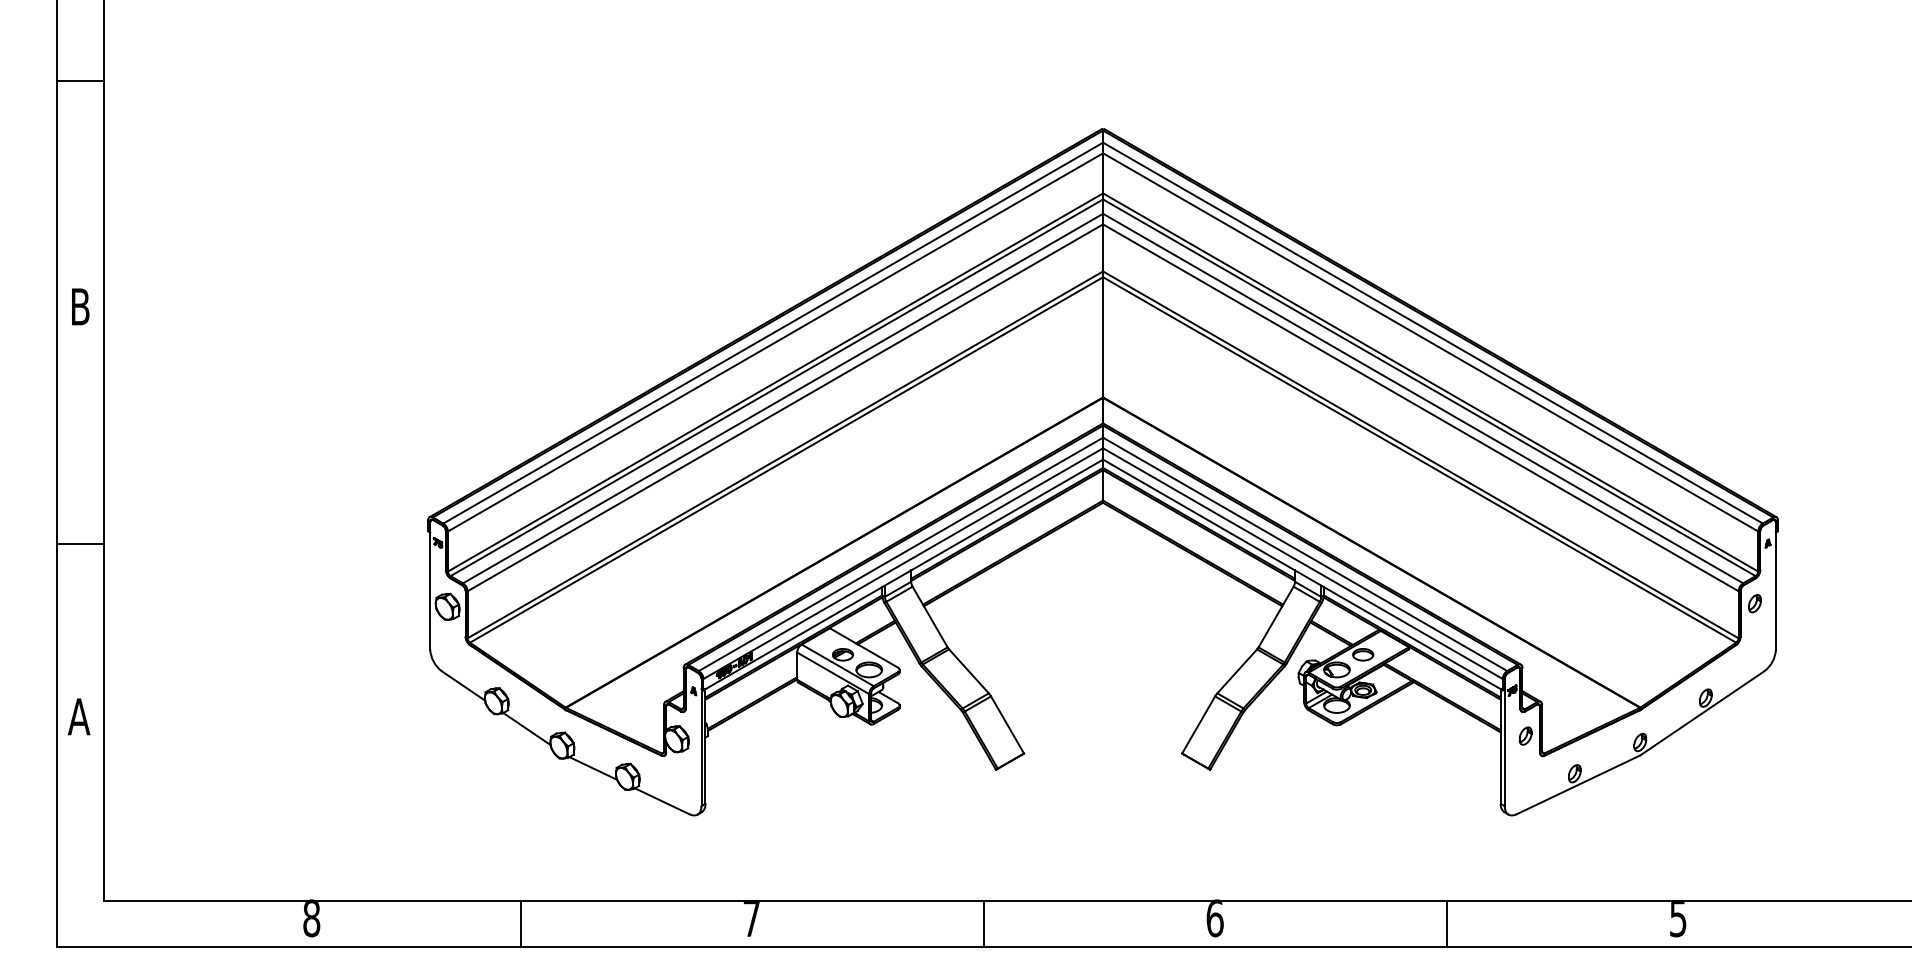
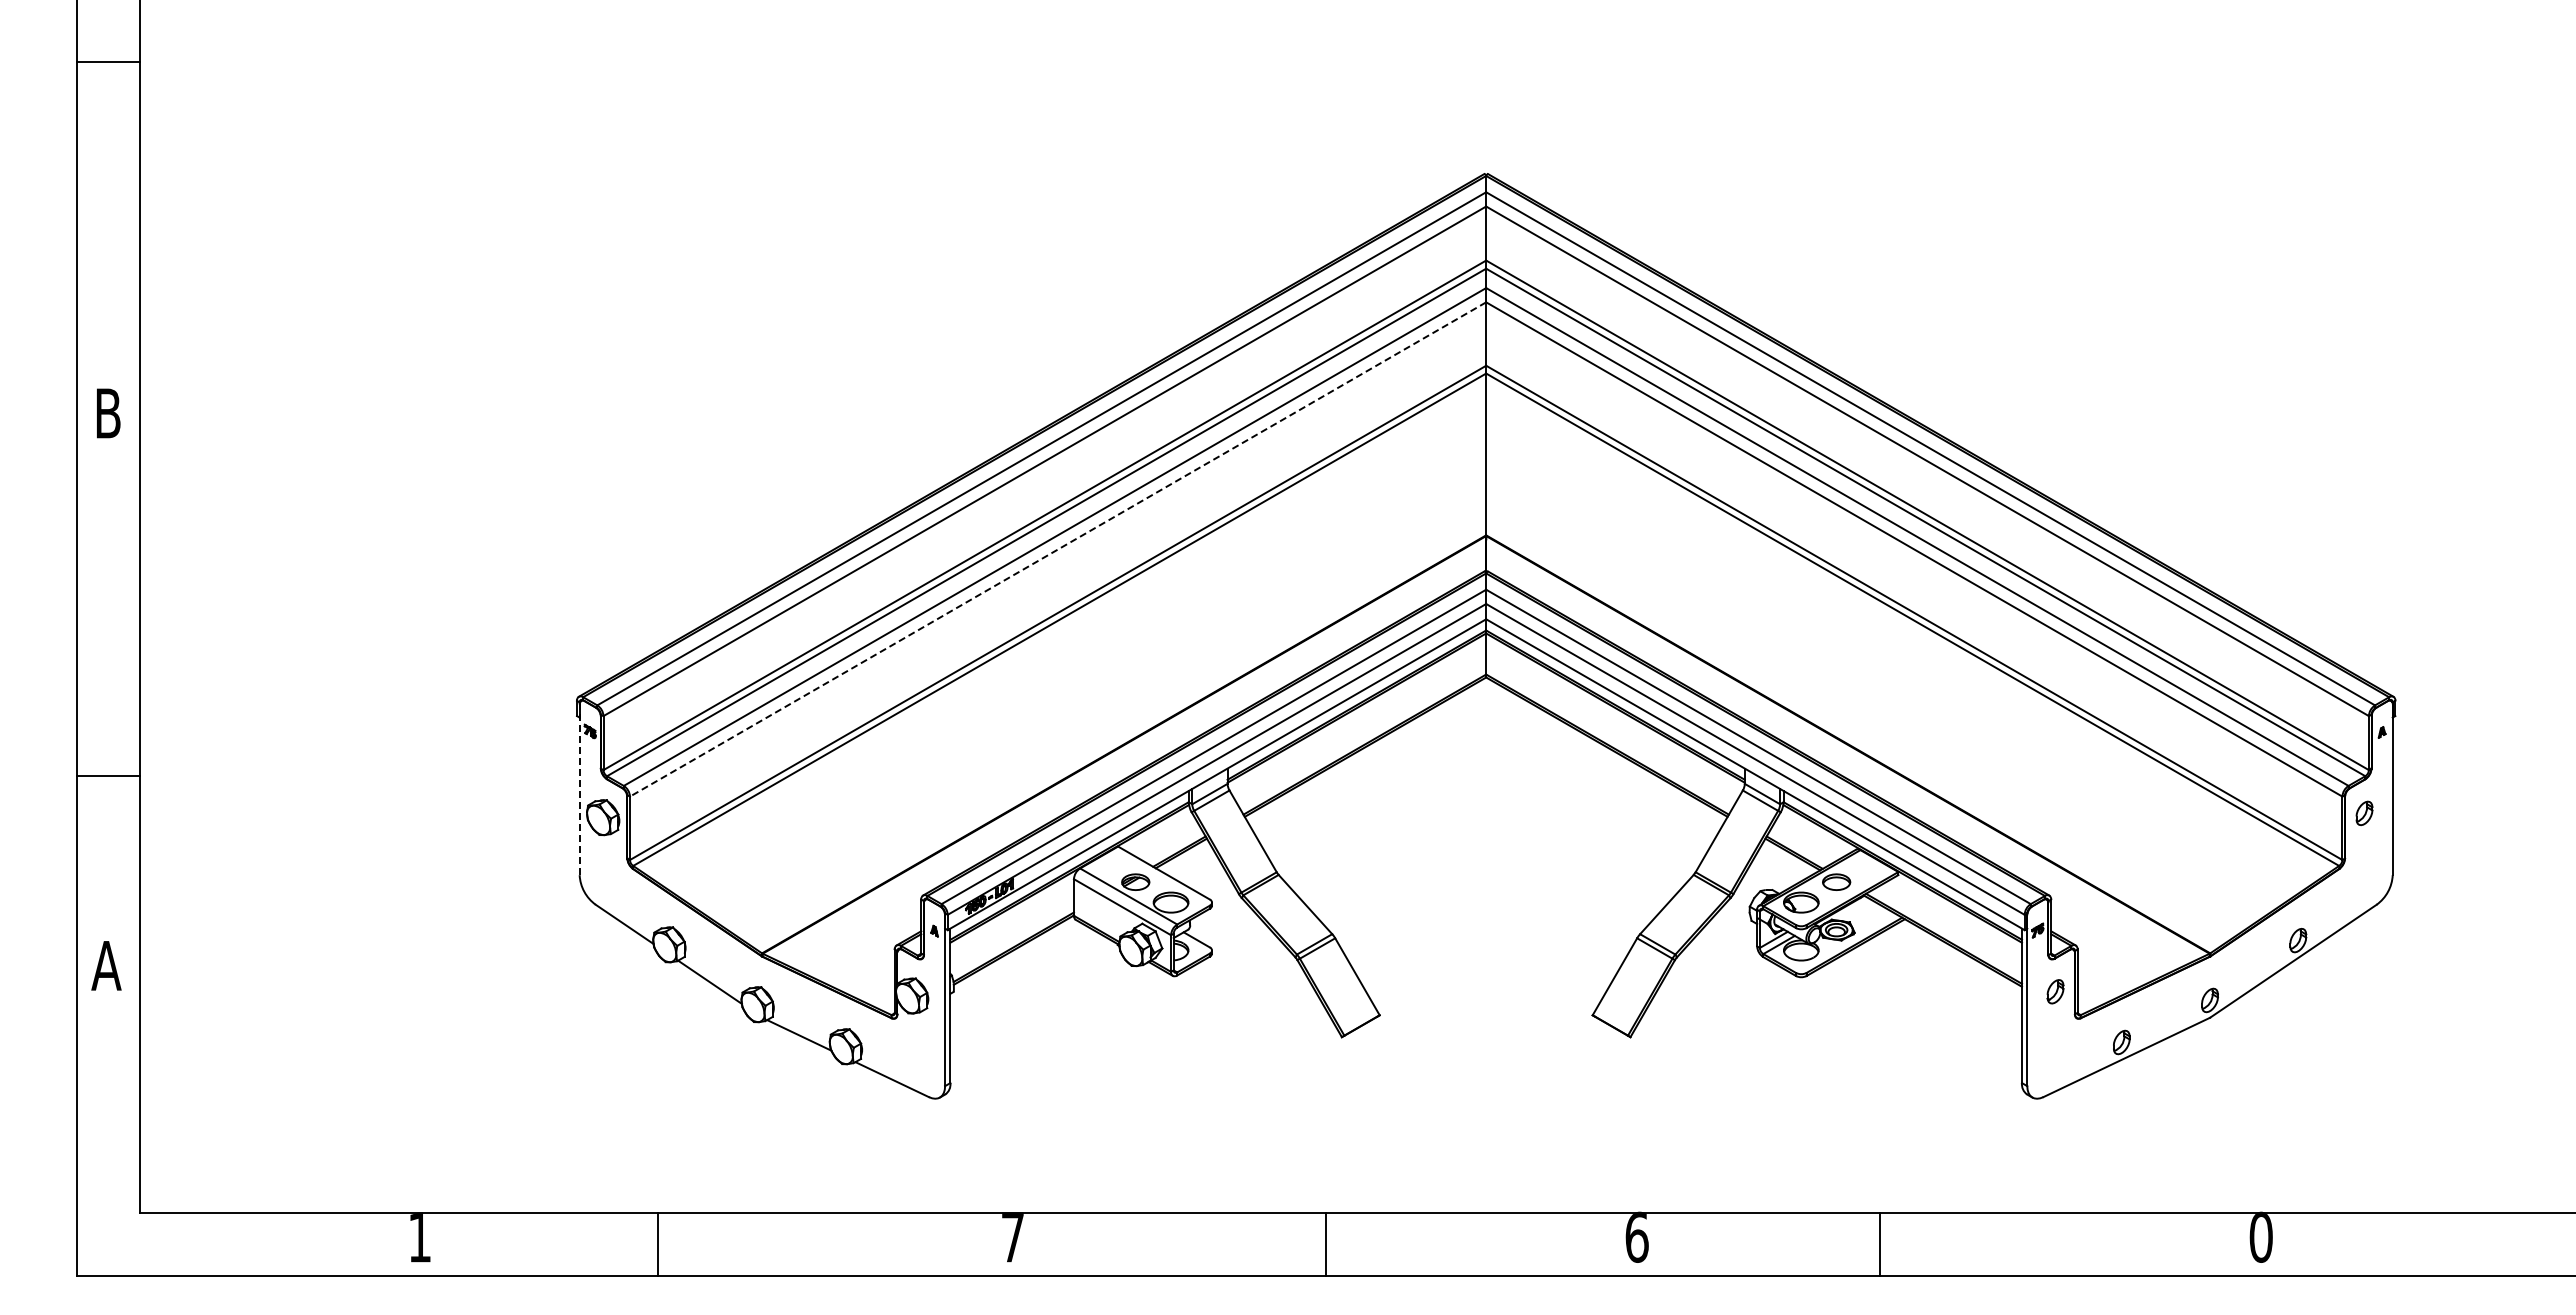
line: (80, 80) -> (108, 61), moved
line: (784, 407) -> (1057, 549), solid -> dashed
line: (80, 543) -> (108, 775), moved
line: (430, 585) -> (579, 789), solid -> dashed
text: (311, 917) -> (419, 1236), 8 -> 1
text: (1677, 917) -> (2260, 1236), 5 -> 0
line: (520, 923) -> (658, 1244), moved
line: (1446, 923) -> (1879, 1244), moved

